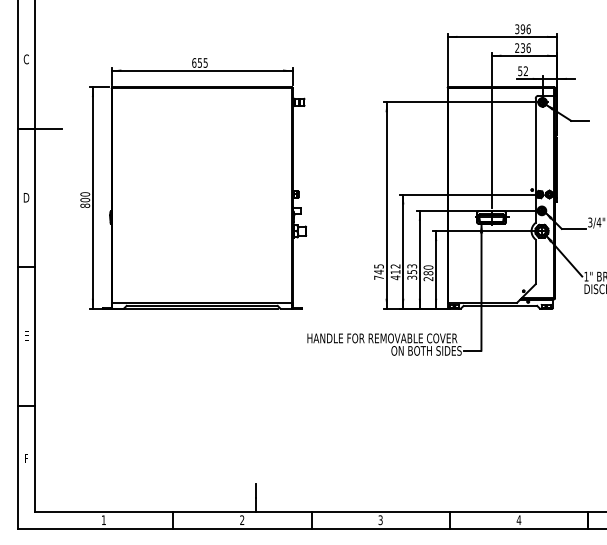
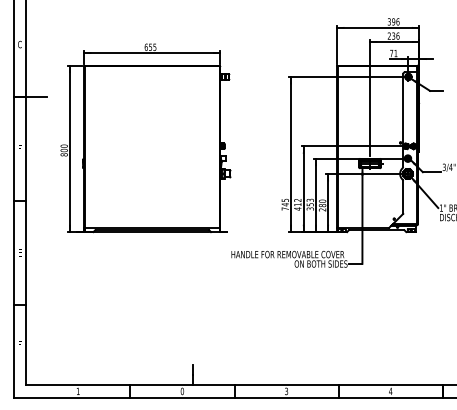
text: (522, 71) -> (393, 53), 52 -> 71
text: (26, 197) -> (20, 148), D -> F
text: (242, 520) -> (182, 391), 2 -> 0

